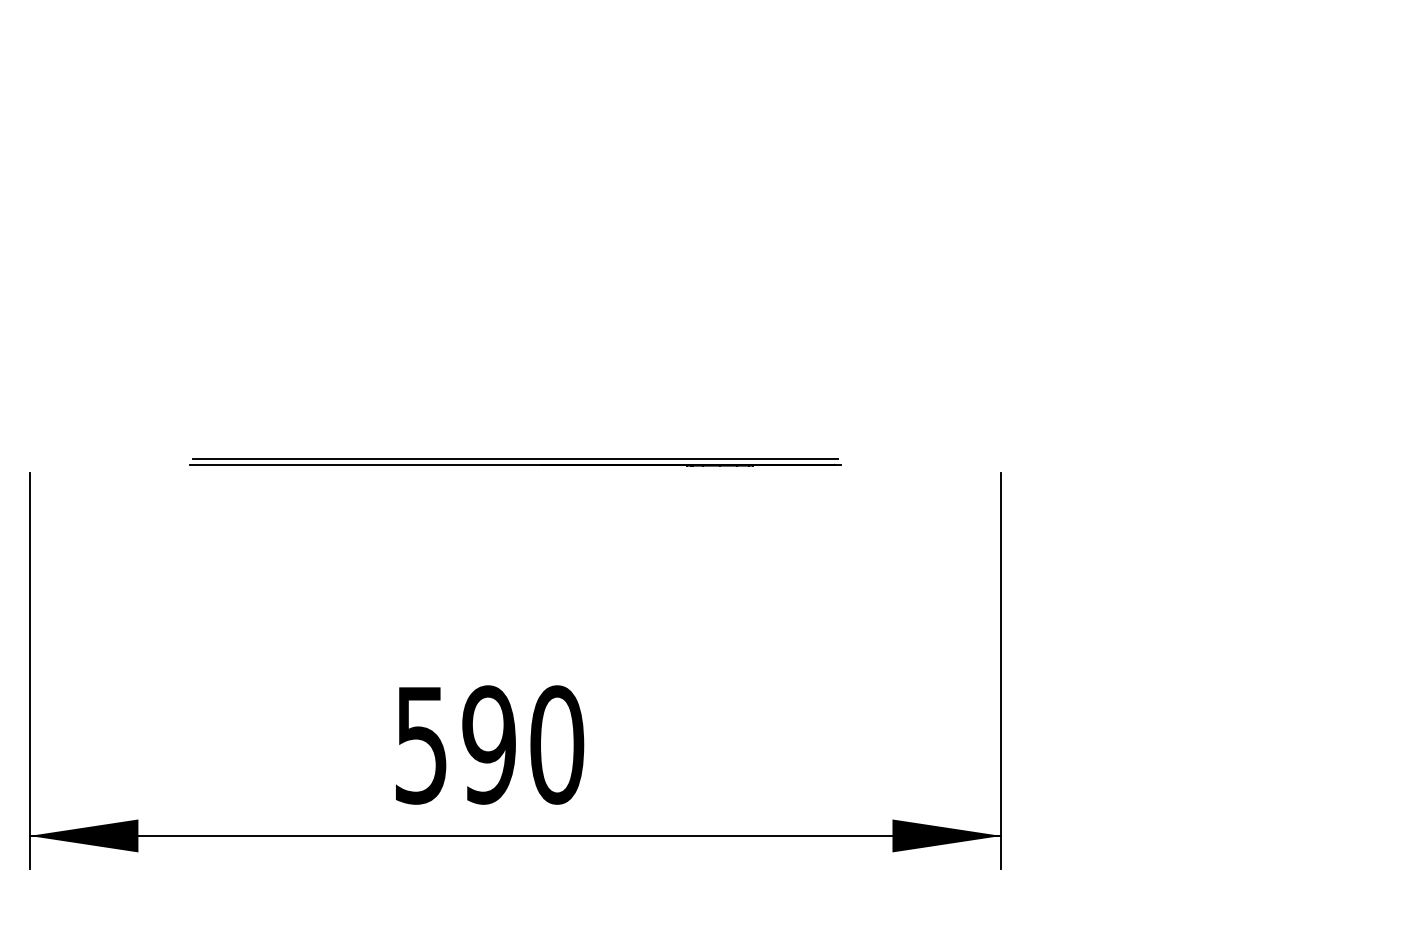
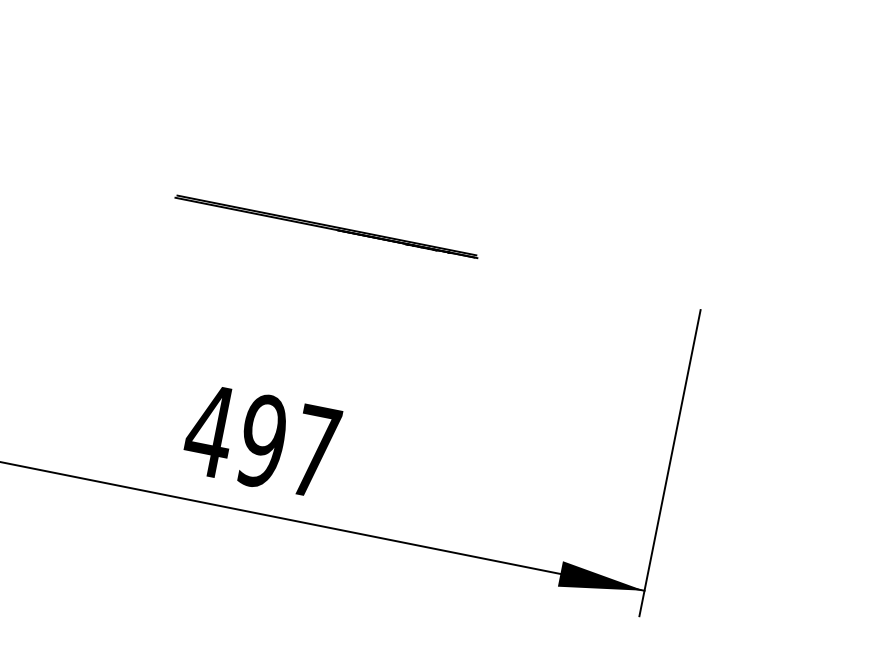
part: (515, 462) -> (326, 226), size x0.6
text: (488, 744) -> (262, 440), 590 -> 497

